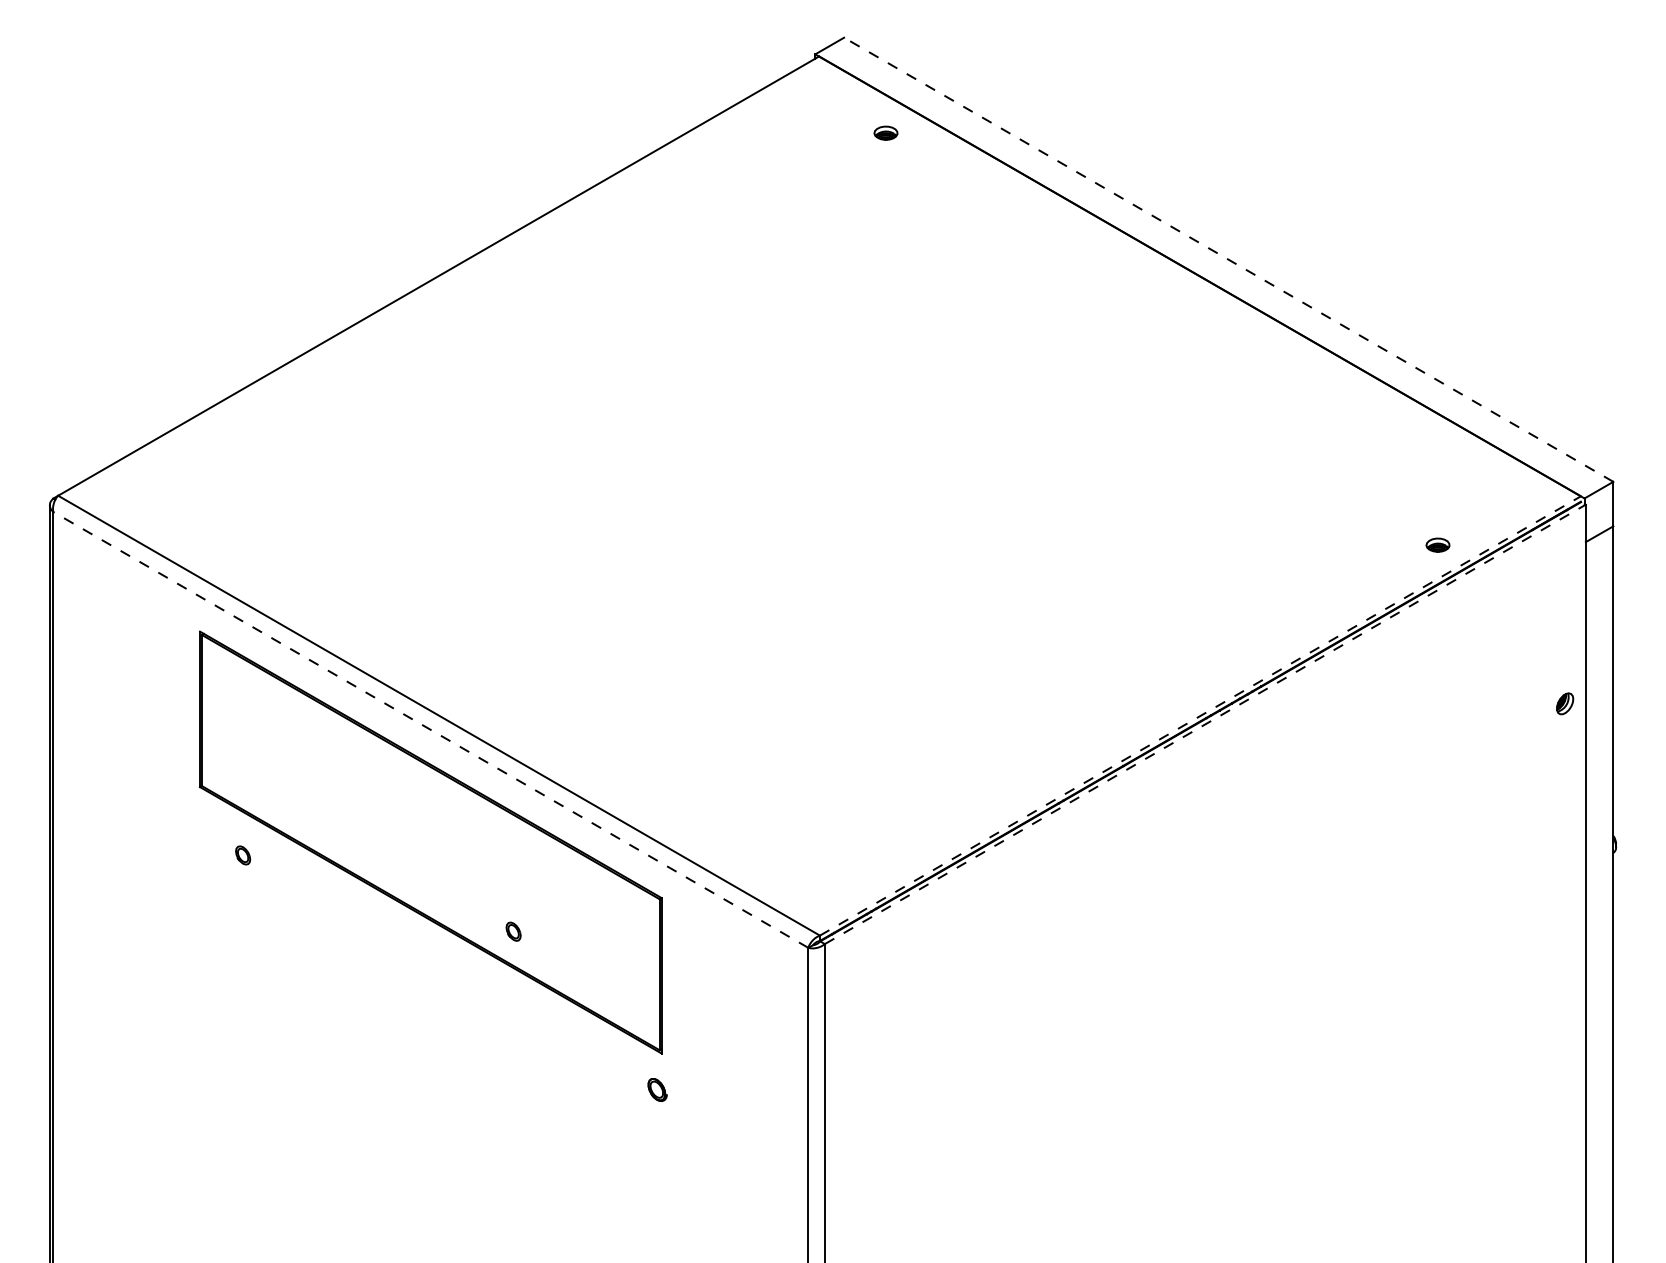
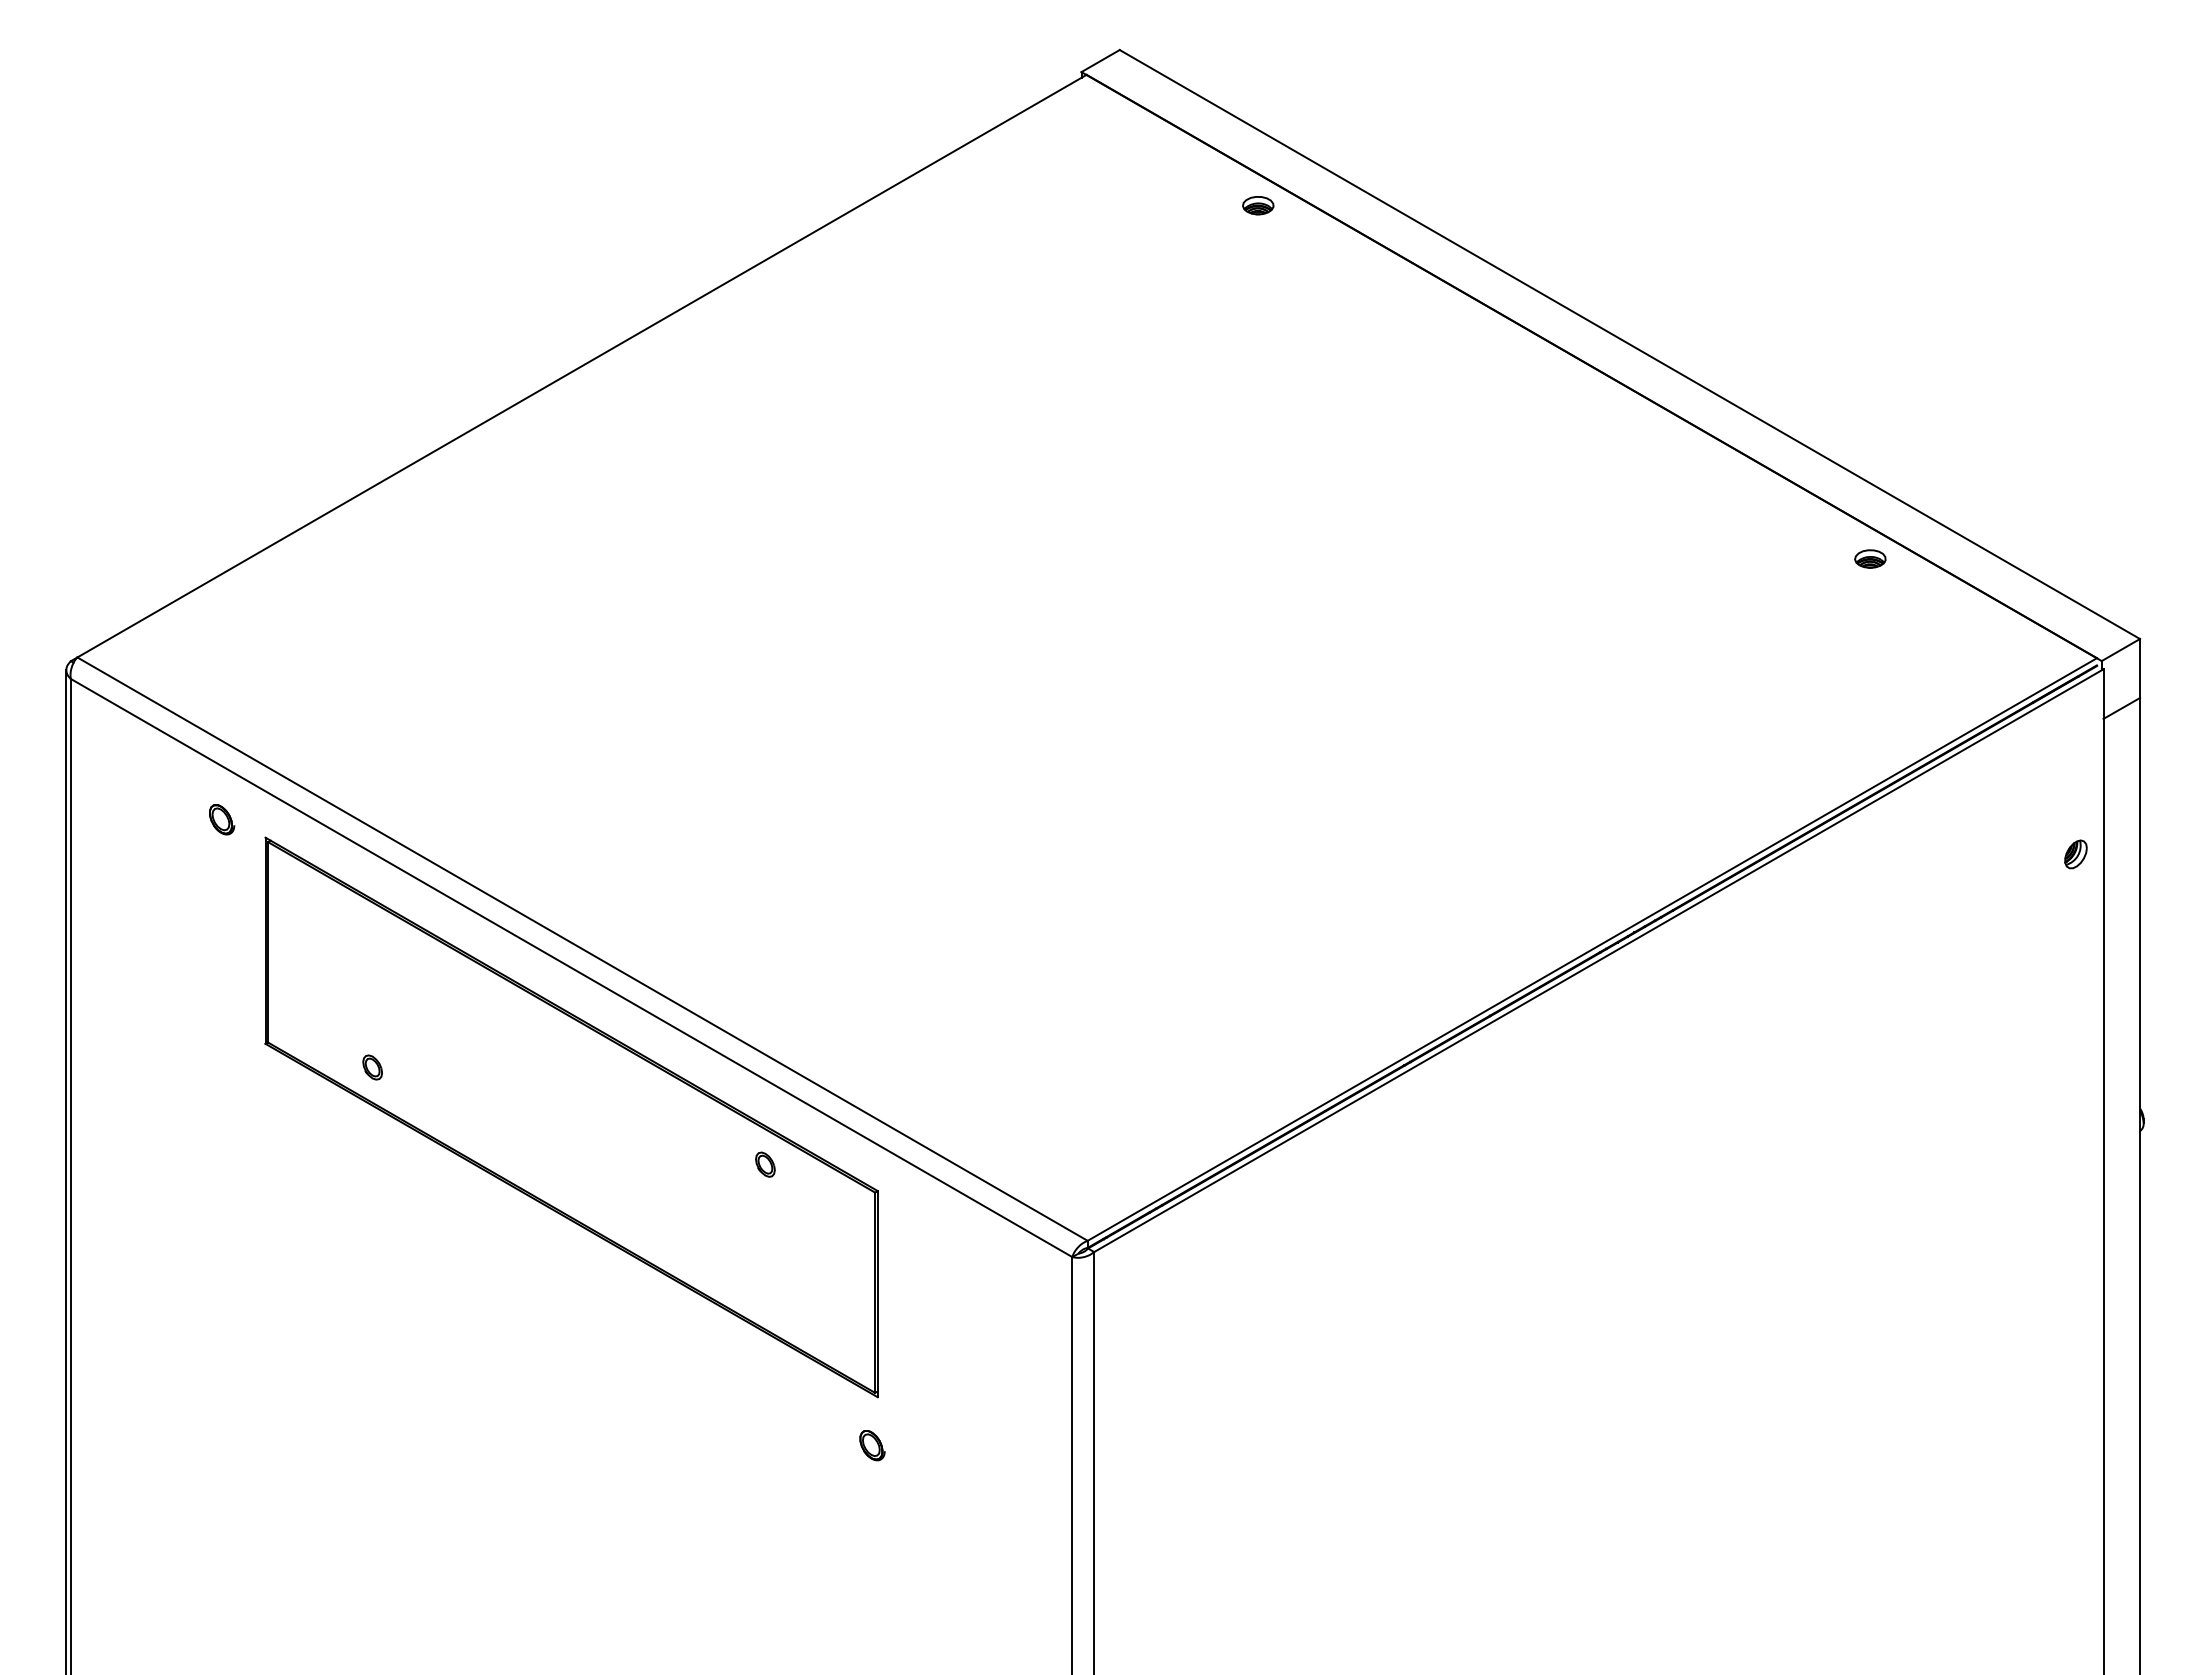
part: (886, 133) -> (1258, 205), moved
line: (1228, 259) -> (1629, 344), dashed -> solid
part: (1438, 544) -> (1870, 558), moved
part: (167, 617) -> (222, 819), added
part: (1564, 703) -> (2075, 854), moved
line: (1200, 715) -> (1592, 949), dashed -> solid
line: (1205, 724) -> (1598, 960), dashed -> solid
line: (430, 729) -> (571, 967), dashed -> solid
part: (242, 855) -> (372, 1067), moved
part: (513, 931) -> (765, 1164), moved

